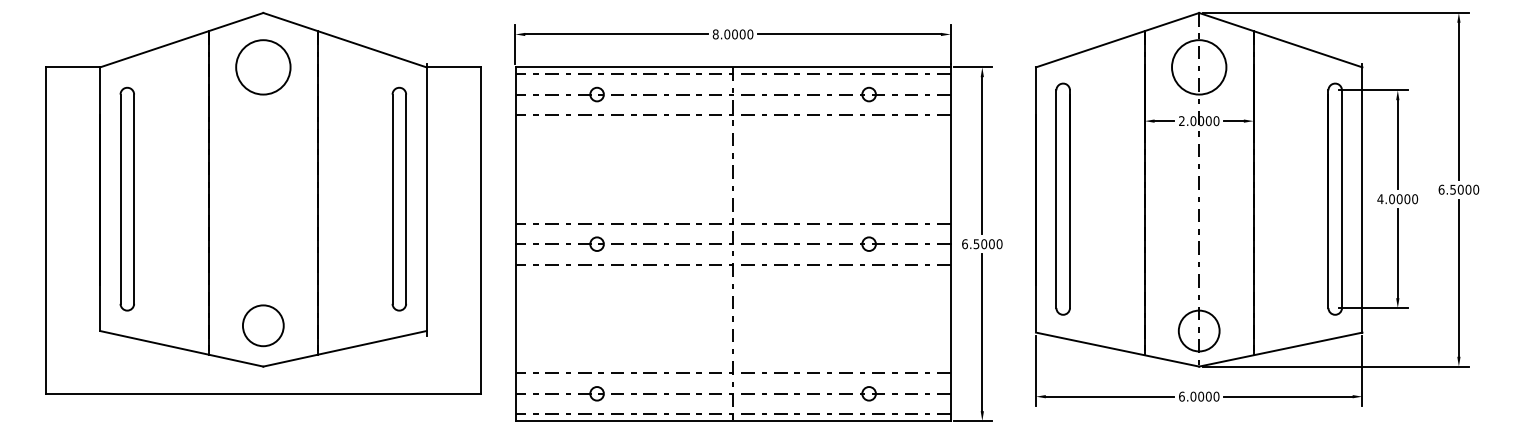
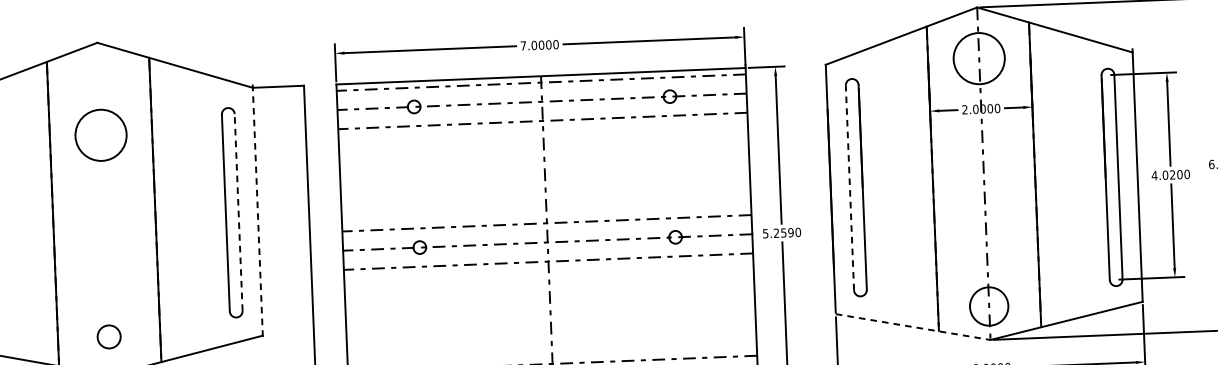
text: (715, 34) -> (523, 45), 8.0000 -> 7.0000
circle: (263, 67) -> (101, 135), moved
line: (406, 199) -> (238, 212), solid -> dashed
line: (1056, 199) -> (850, 188), solid -> dashed
text: (1399, 199) -> (1172, 175), 4.0000 -> 4.0200
line: (426, 200) -> (257, 212), solid -> dashed
text: (978, 244) -> (778, 233), 6.5000 -> 5.2590
circle: (262, 325) -> (108, 336), size x0.6
line: (1118, 349) -> (914, 326), solid -> dashed

